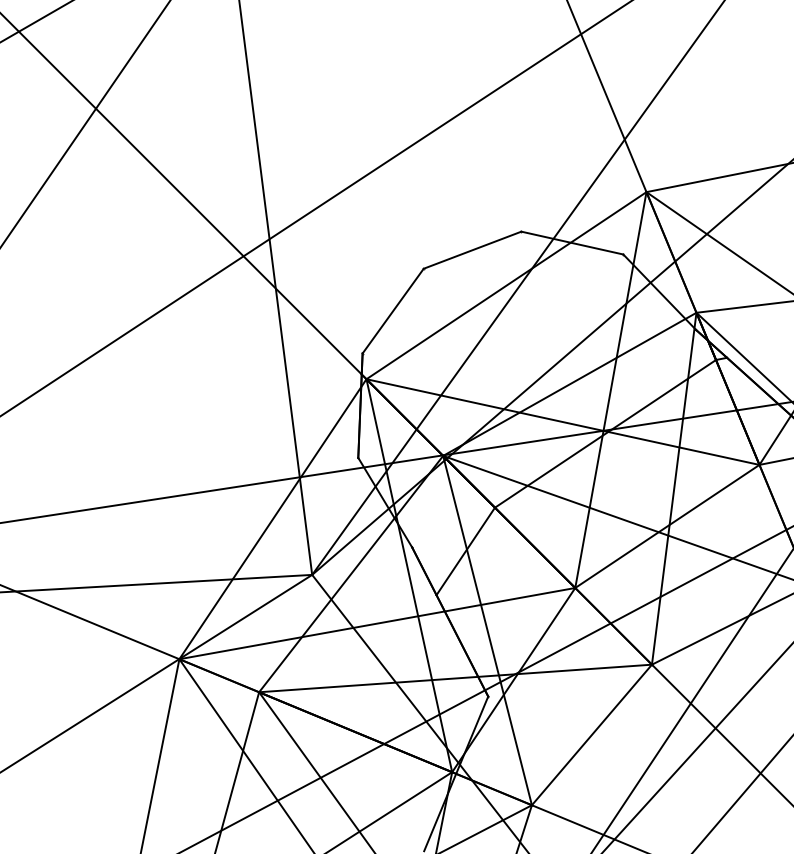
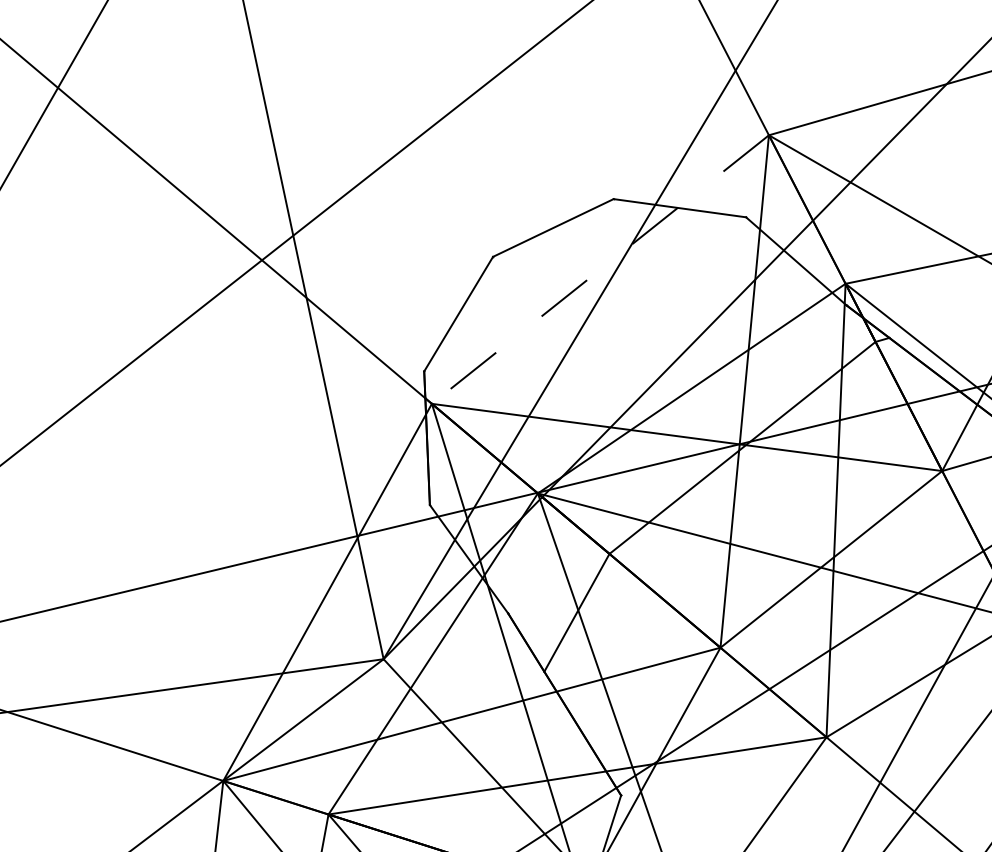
line: (506, 285) -> (600, 269), solid -> dashed

